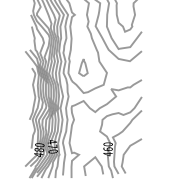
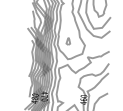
part: (83, 67) -> (68, 41), size x0.6

